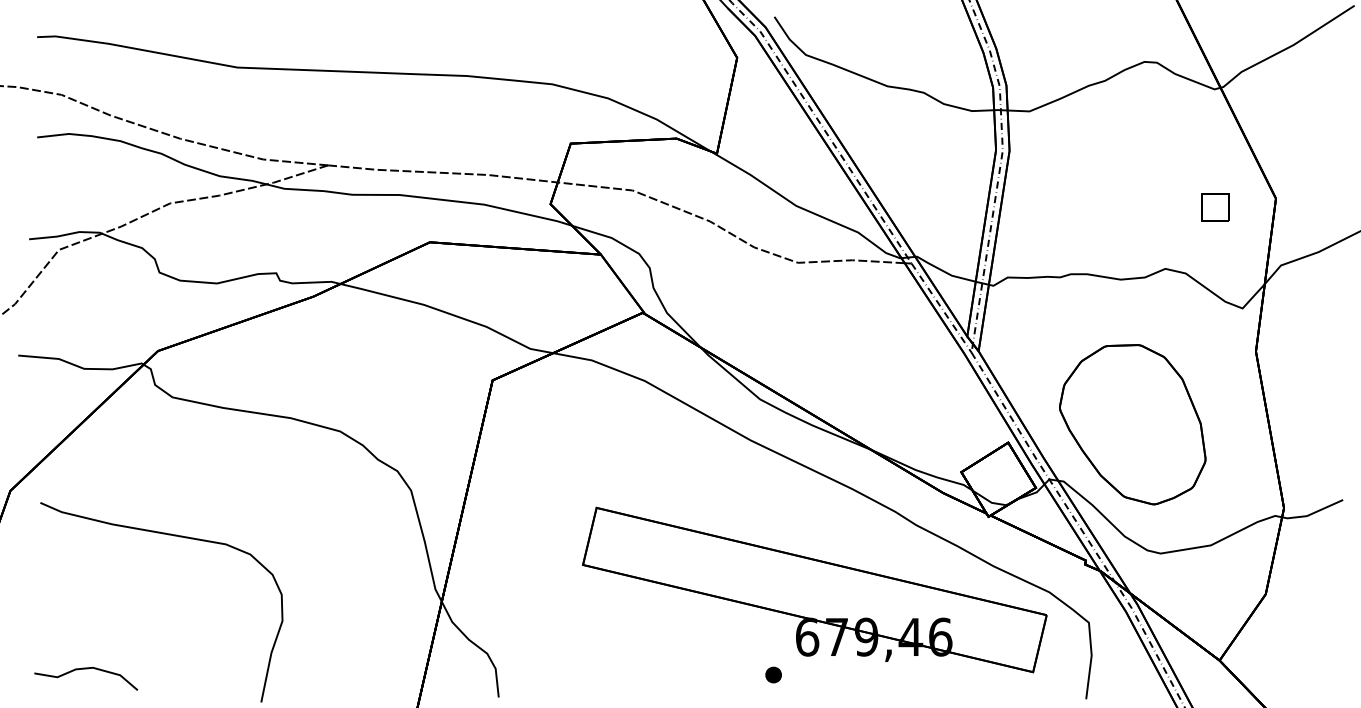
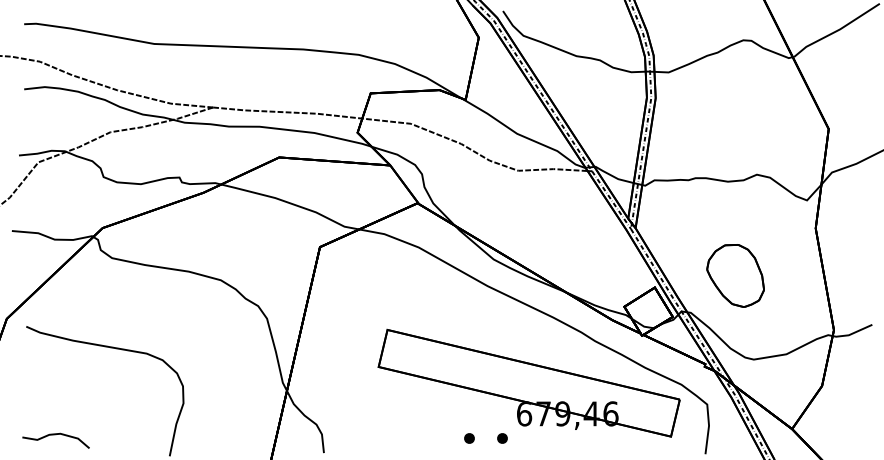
part: (1214, 206) -> (788, 134), removed
part: (1132, 424) -> (735, 275), size x0.6
part: (722, 675) -> (469, 438), added

